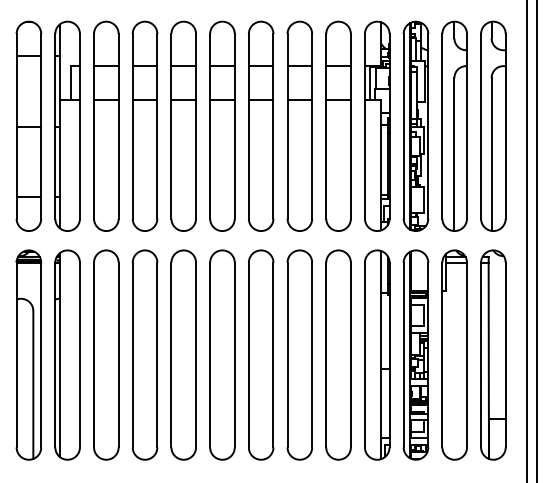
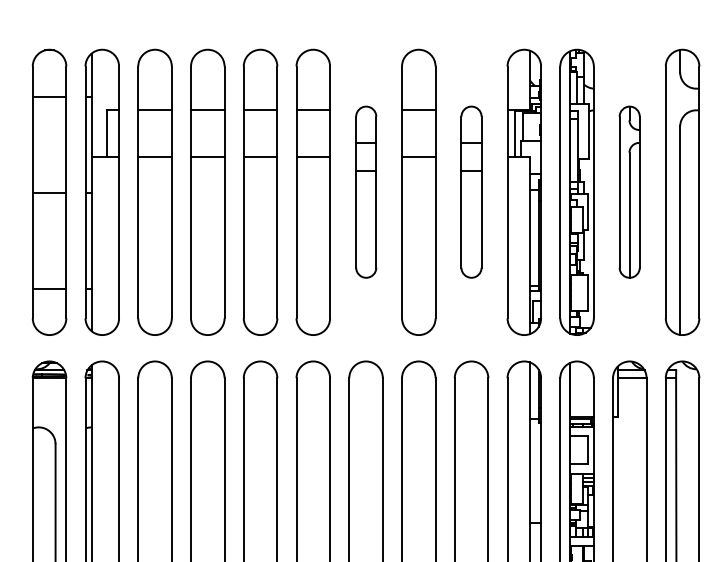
part: (261, 125) -> (366, 191), size x0.6
part: (338, 125) -> (471, 191), size x0.6
part: (454, 125) -> (629, 191), size x0.6

